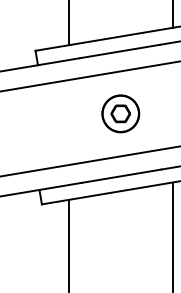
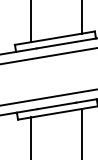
part: (120, 113) -> (56, 75), removed

